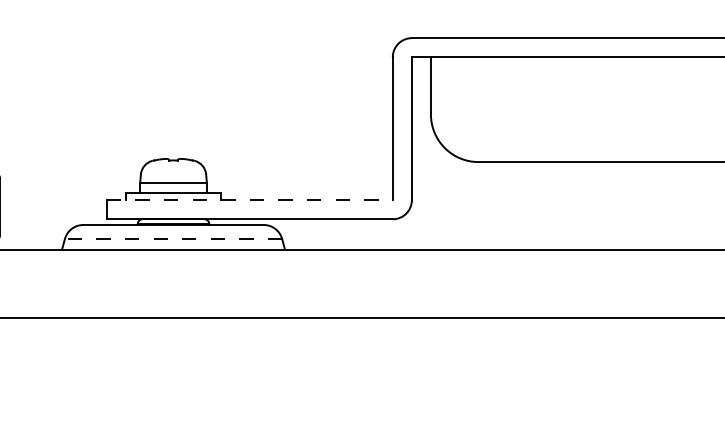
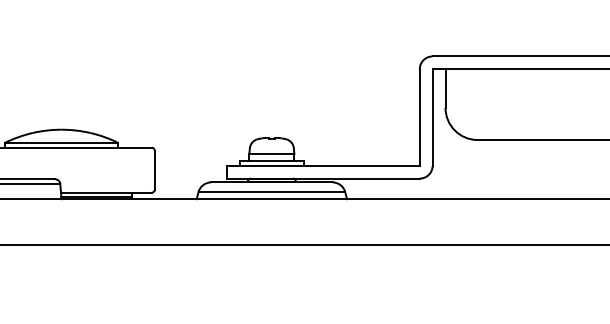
line: (250, 199) -> (323, 165), dashed -> solid
line: (172, 238) -> (271, 191), dashed -> solid

